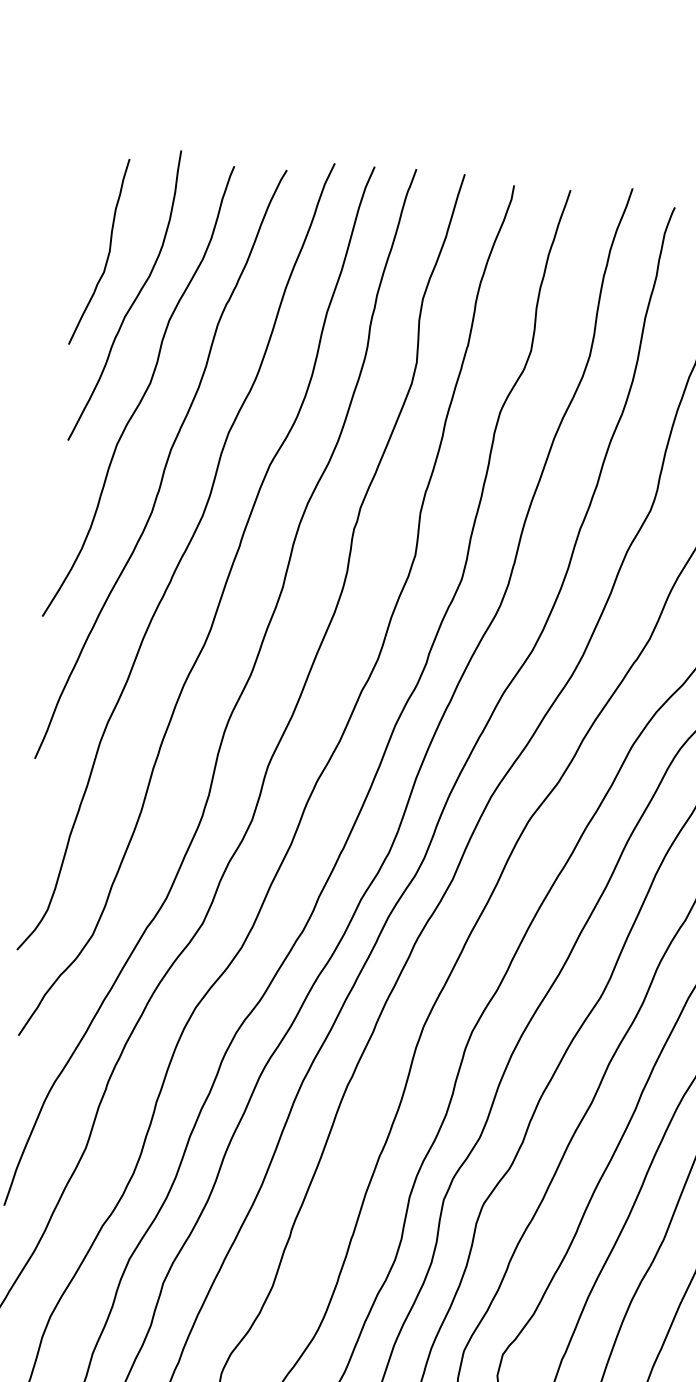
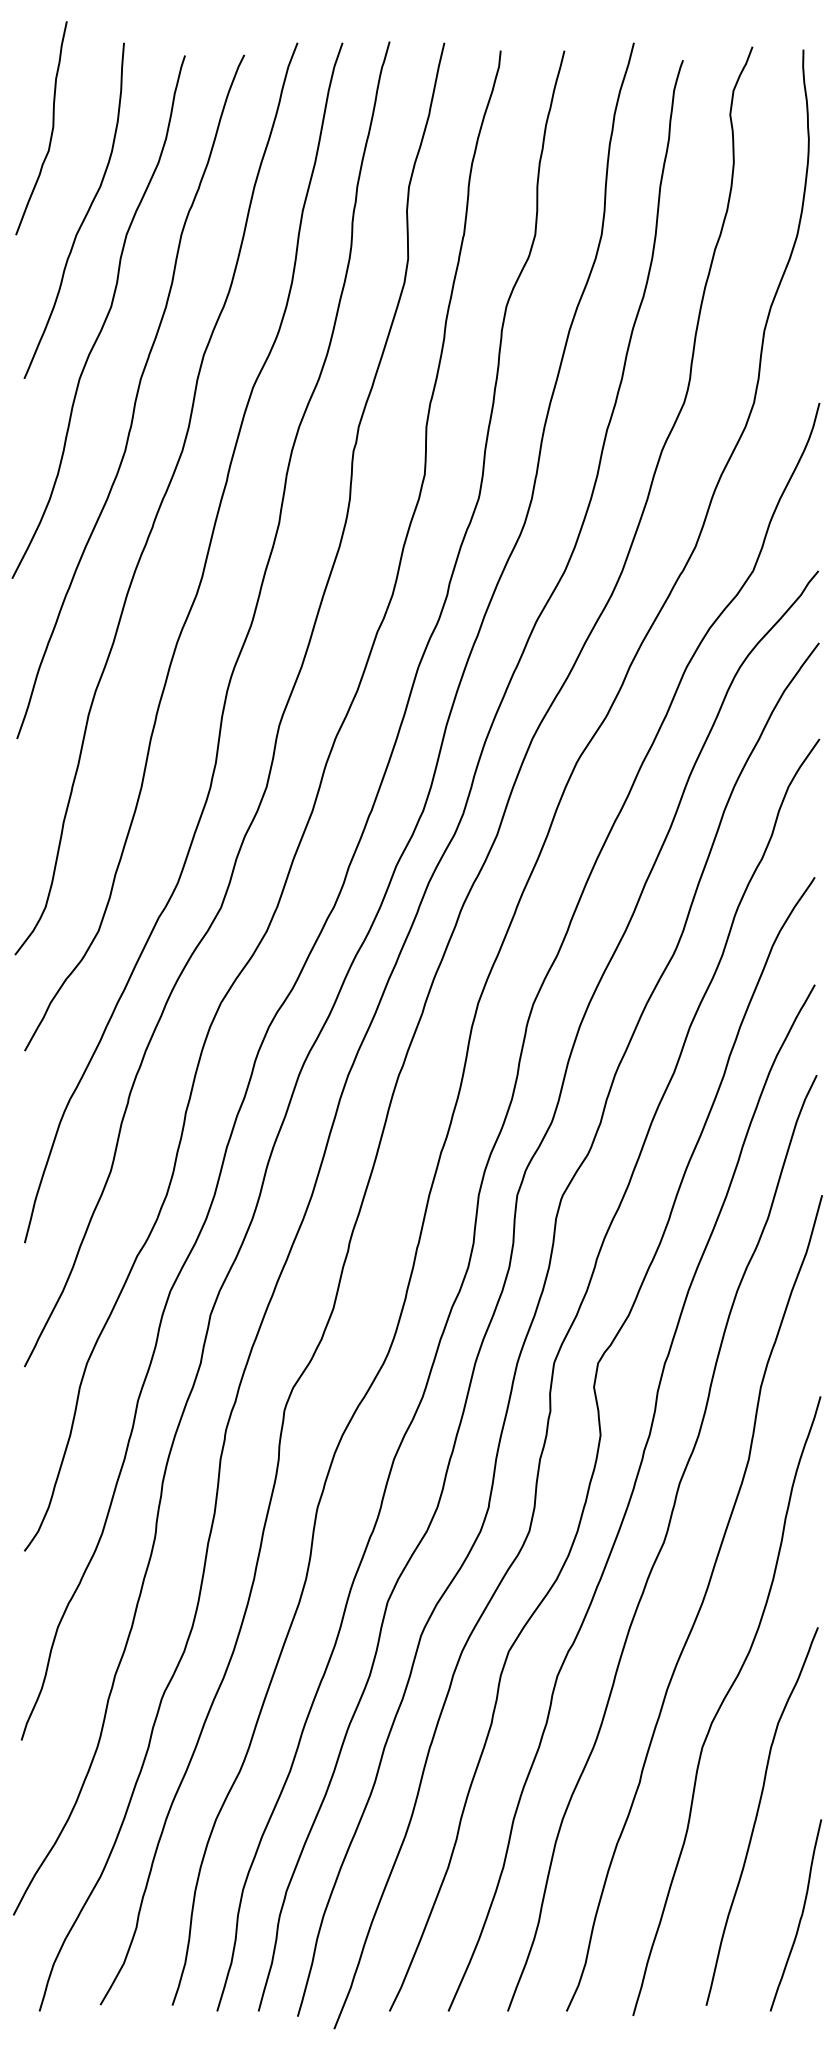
curve: (107, 253) -> (51, 129), moved

